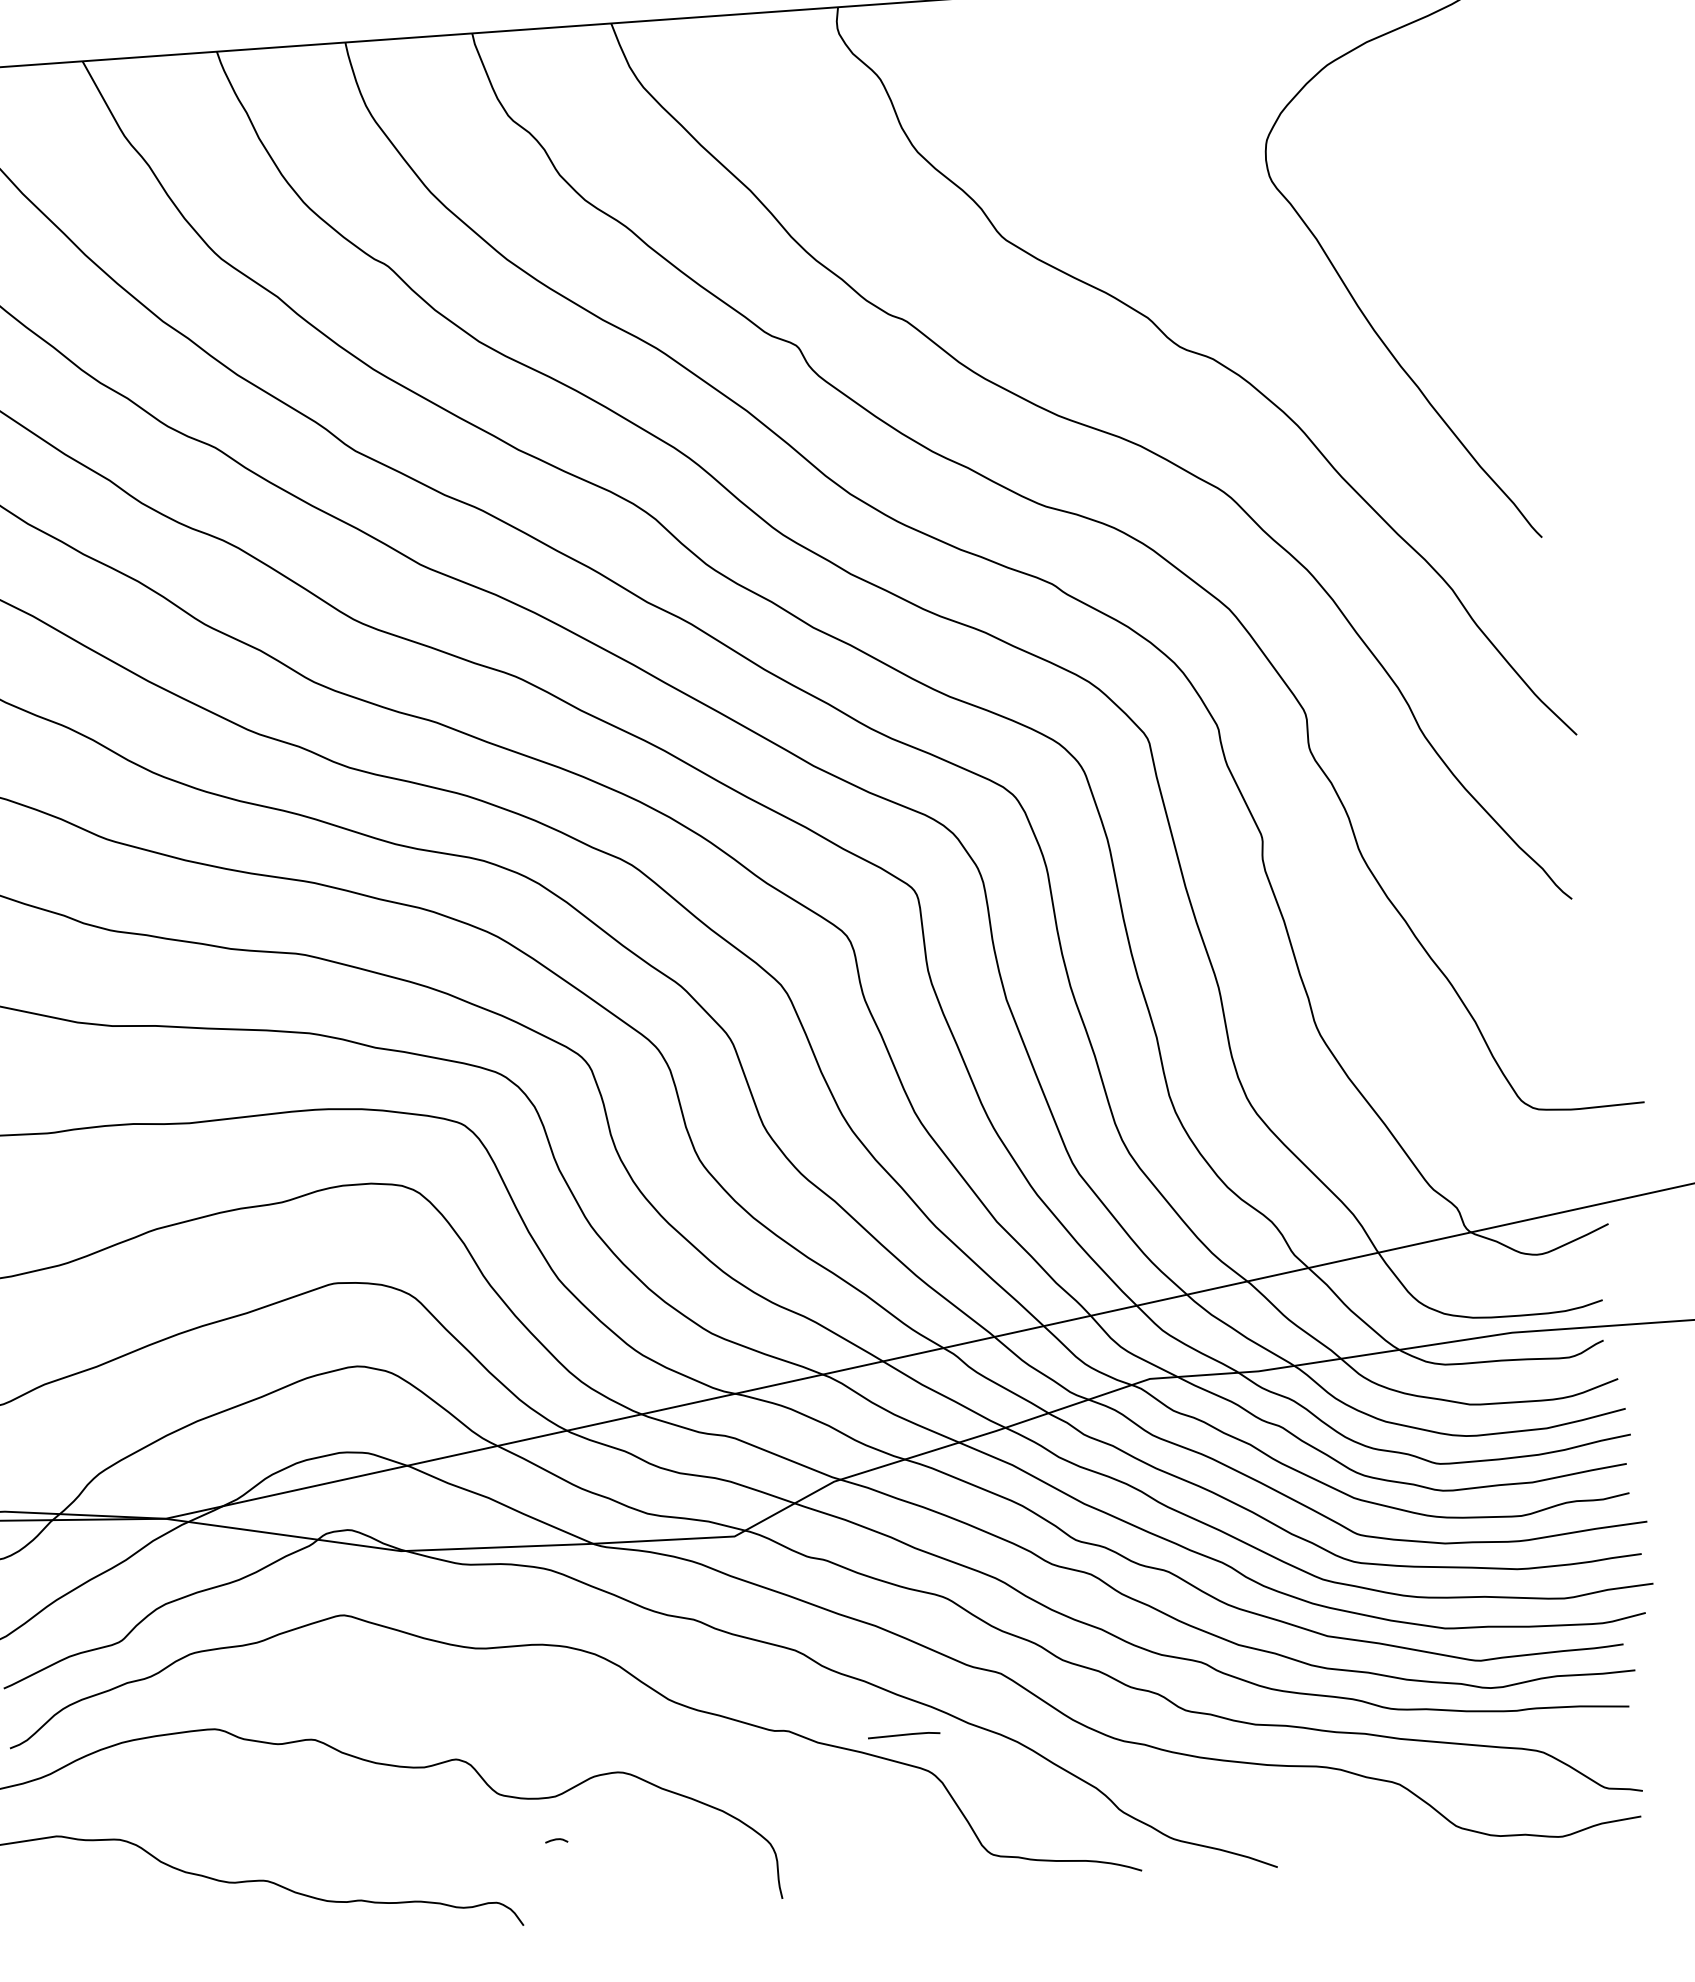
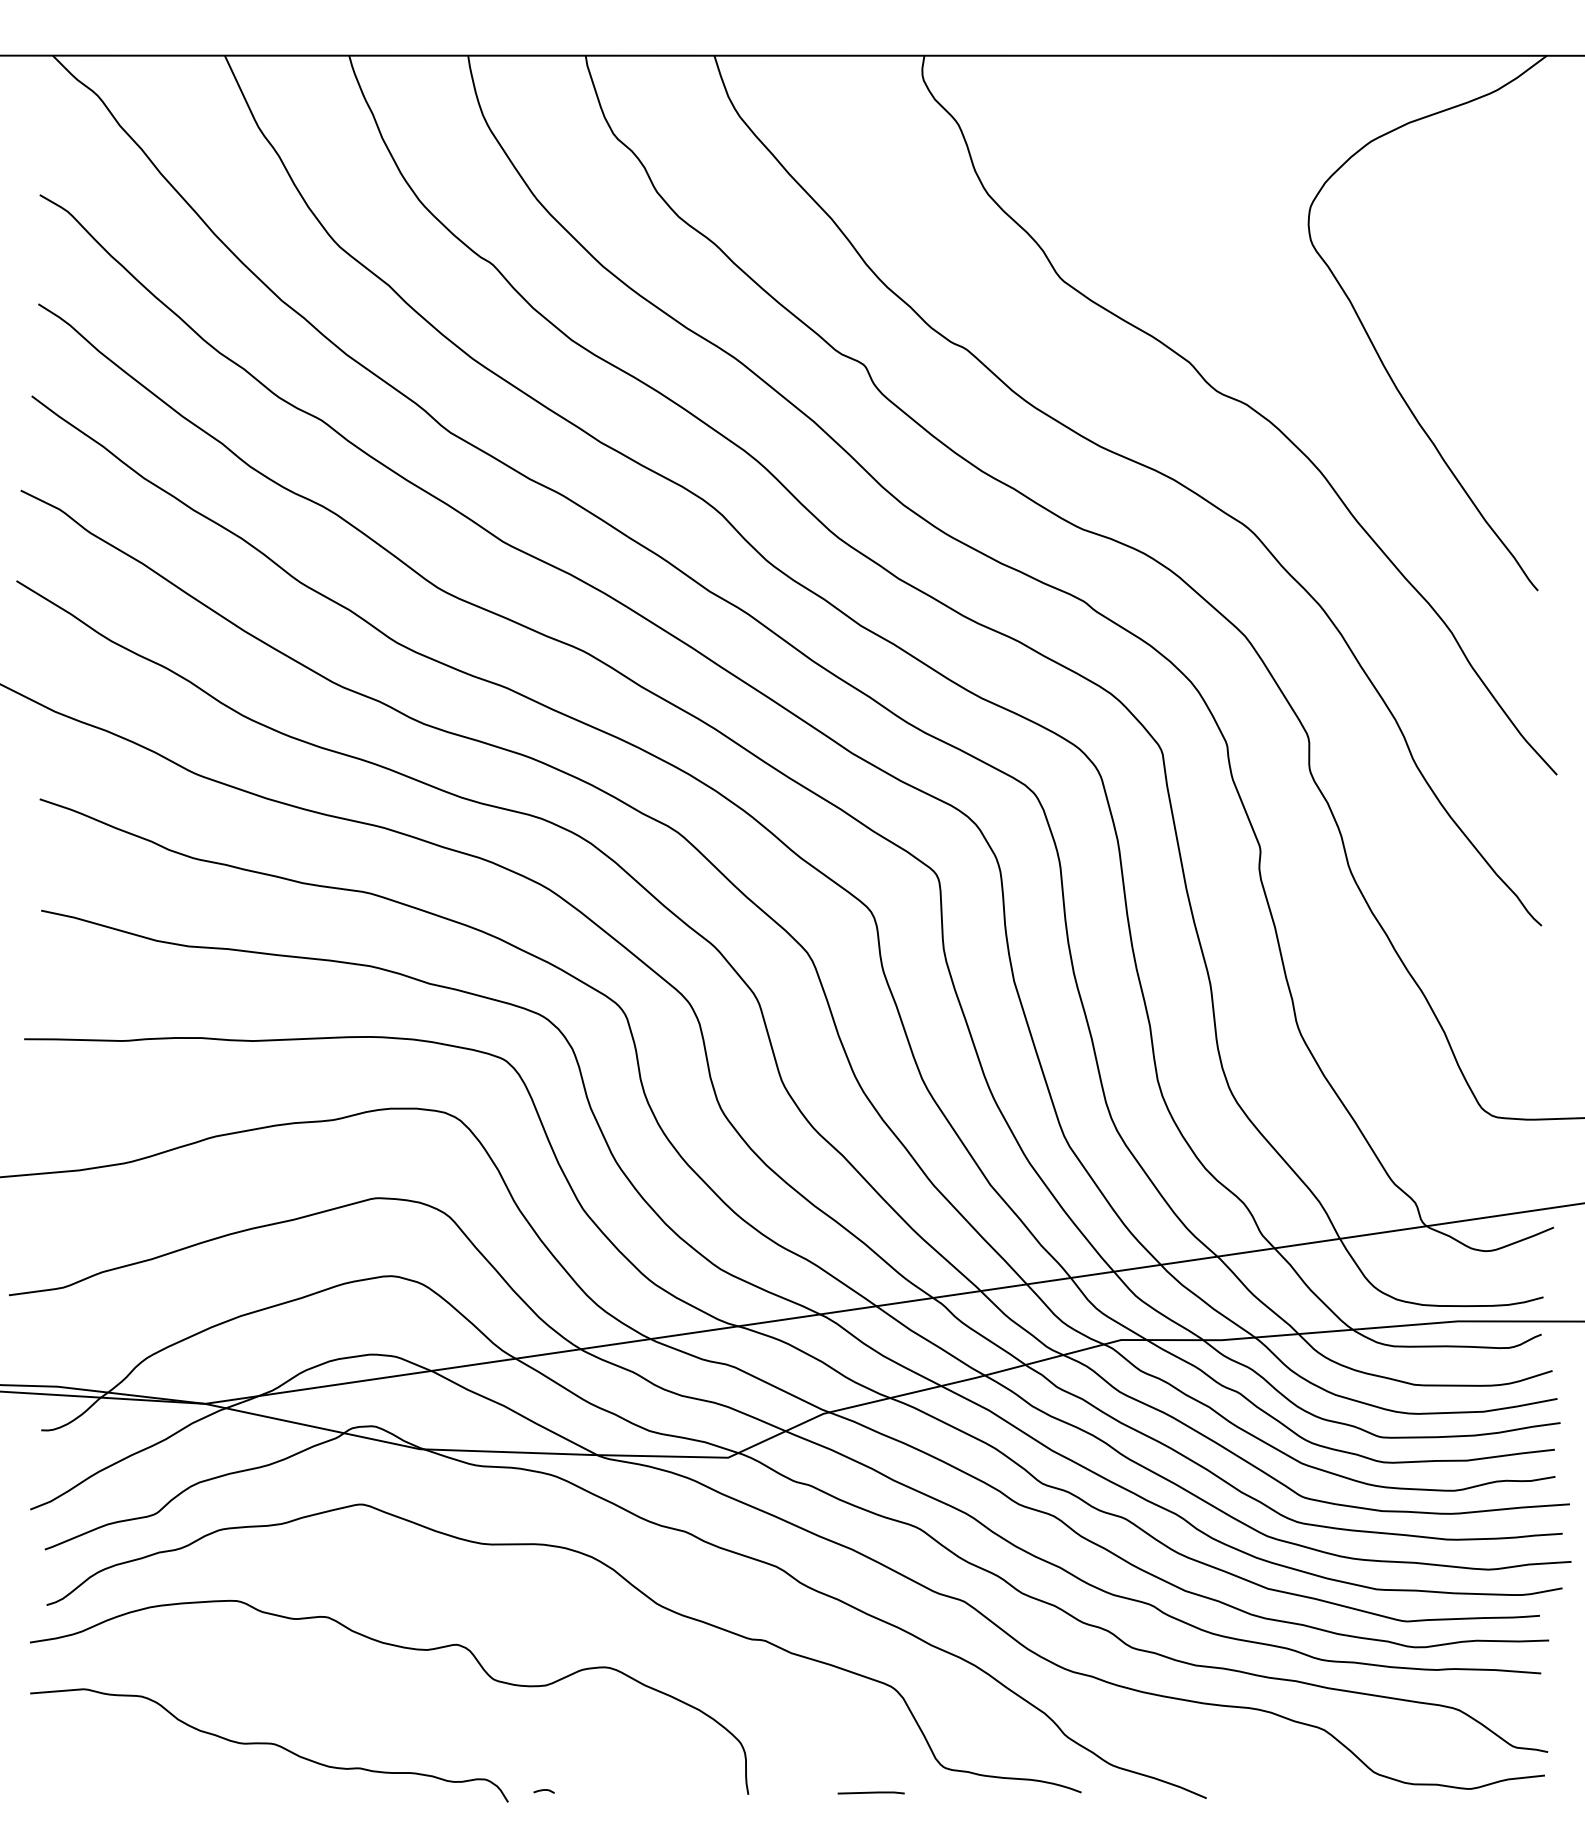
line: (903, 1734) -> (870, 1792), moved
curve: (555, 1839) -> (543, 1790), moved

